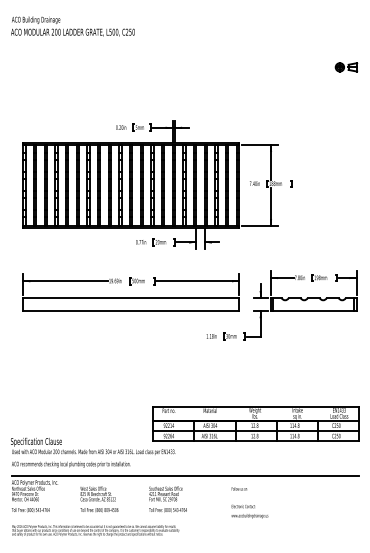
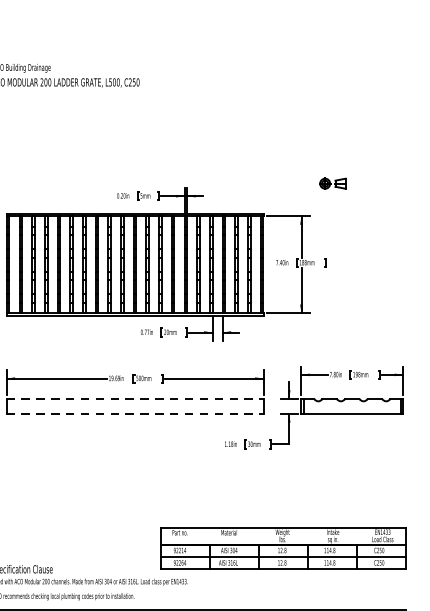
part: (346, 67) -> (332, 183), moved
line: (131, 298) -> (135, 399), solid -> dashed
line: (131, 311) -> (135, 414), solid -> dashed

